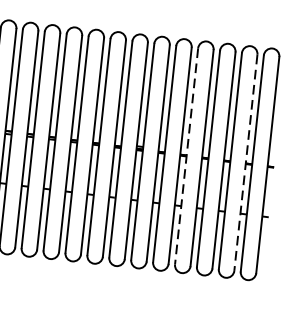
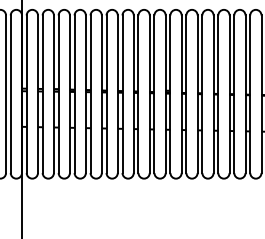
line: (186, 156) -> (202, 94), dashed -> solid
line: (245, 163) -> (245, 94), dashed -> solid

